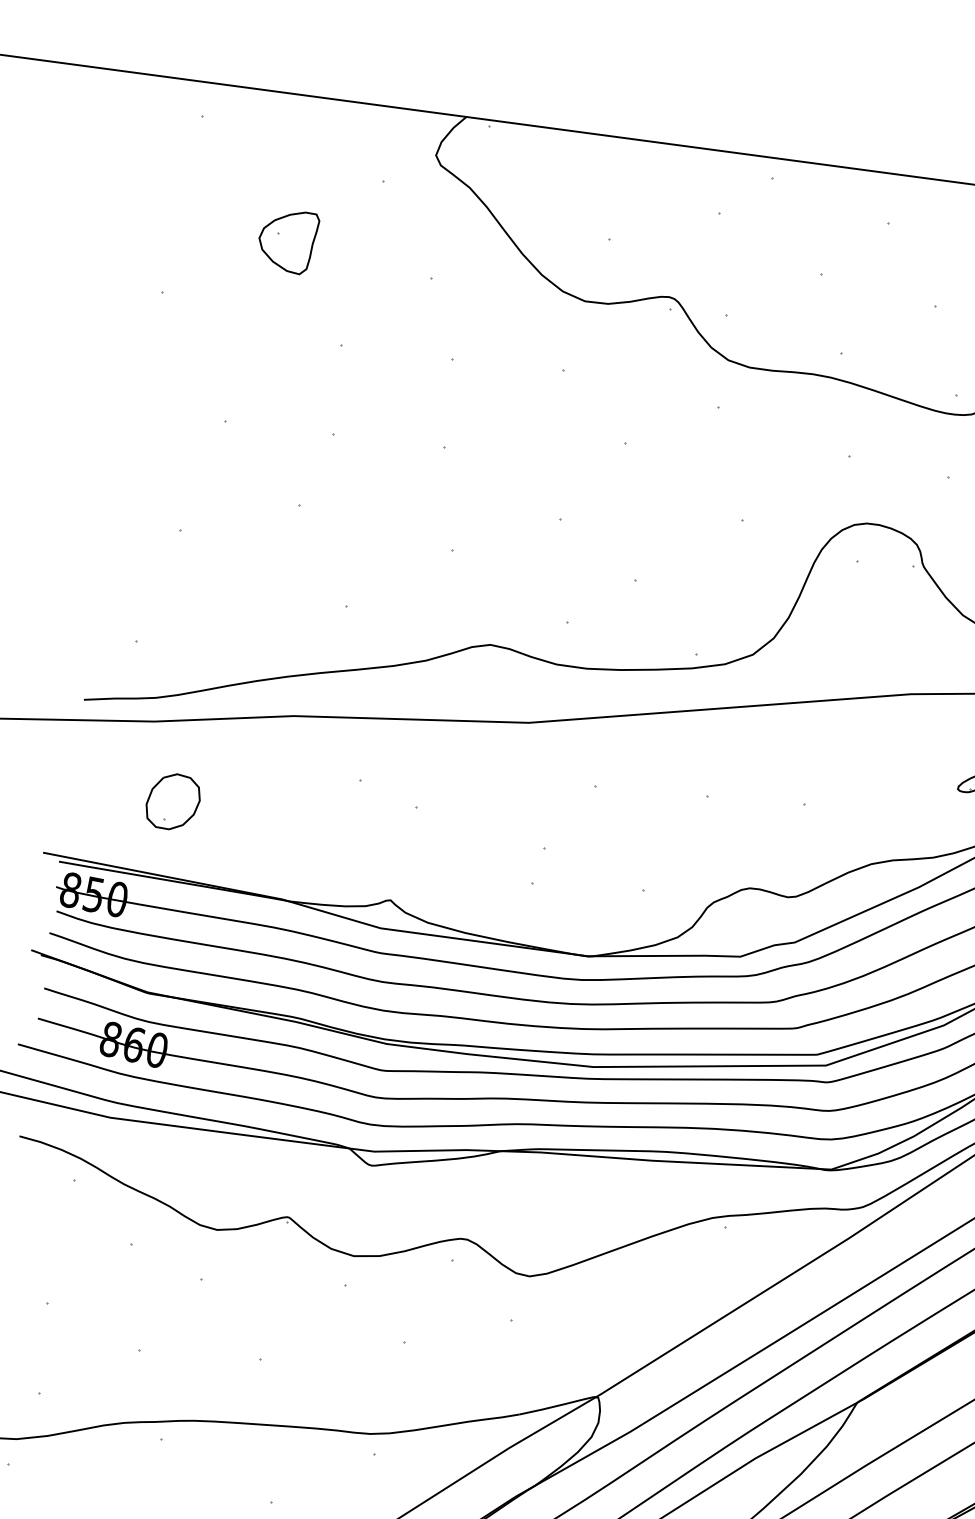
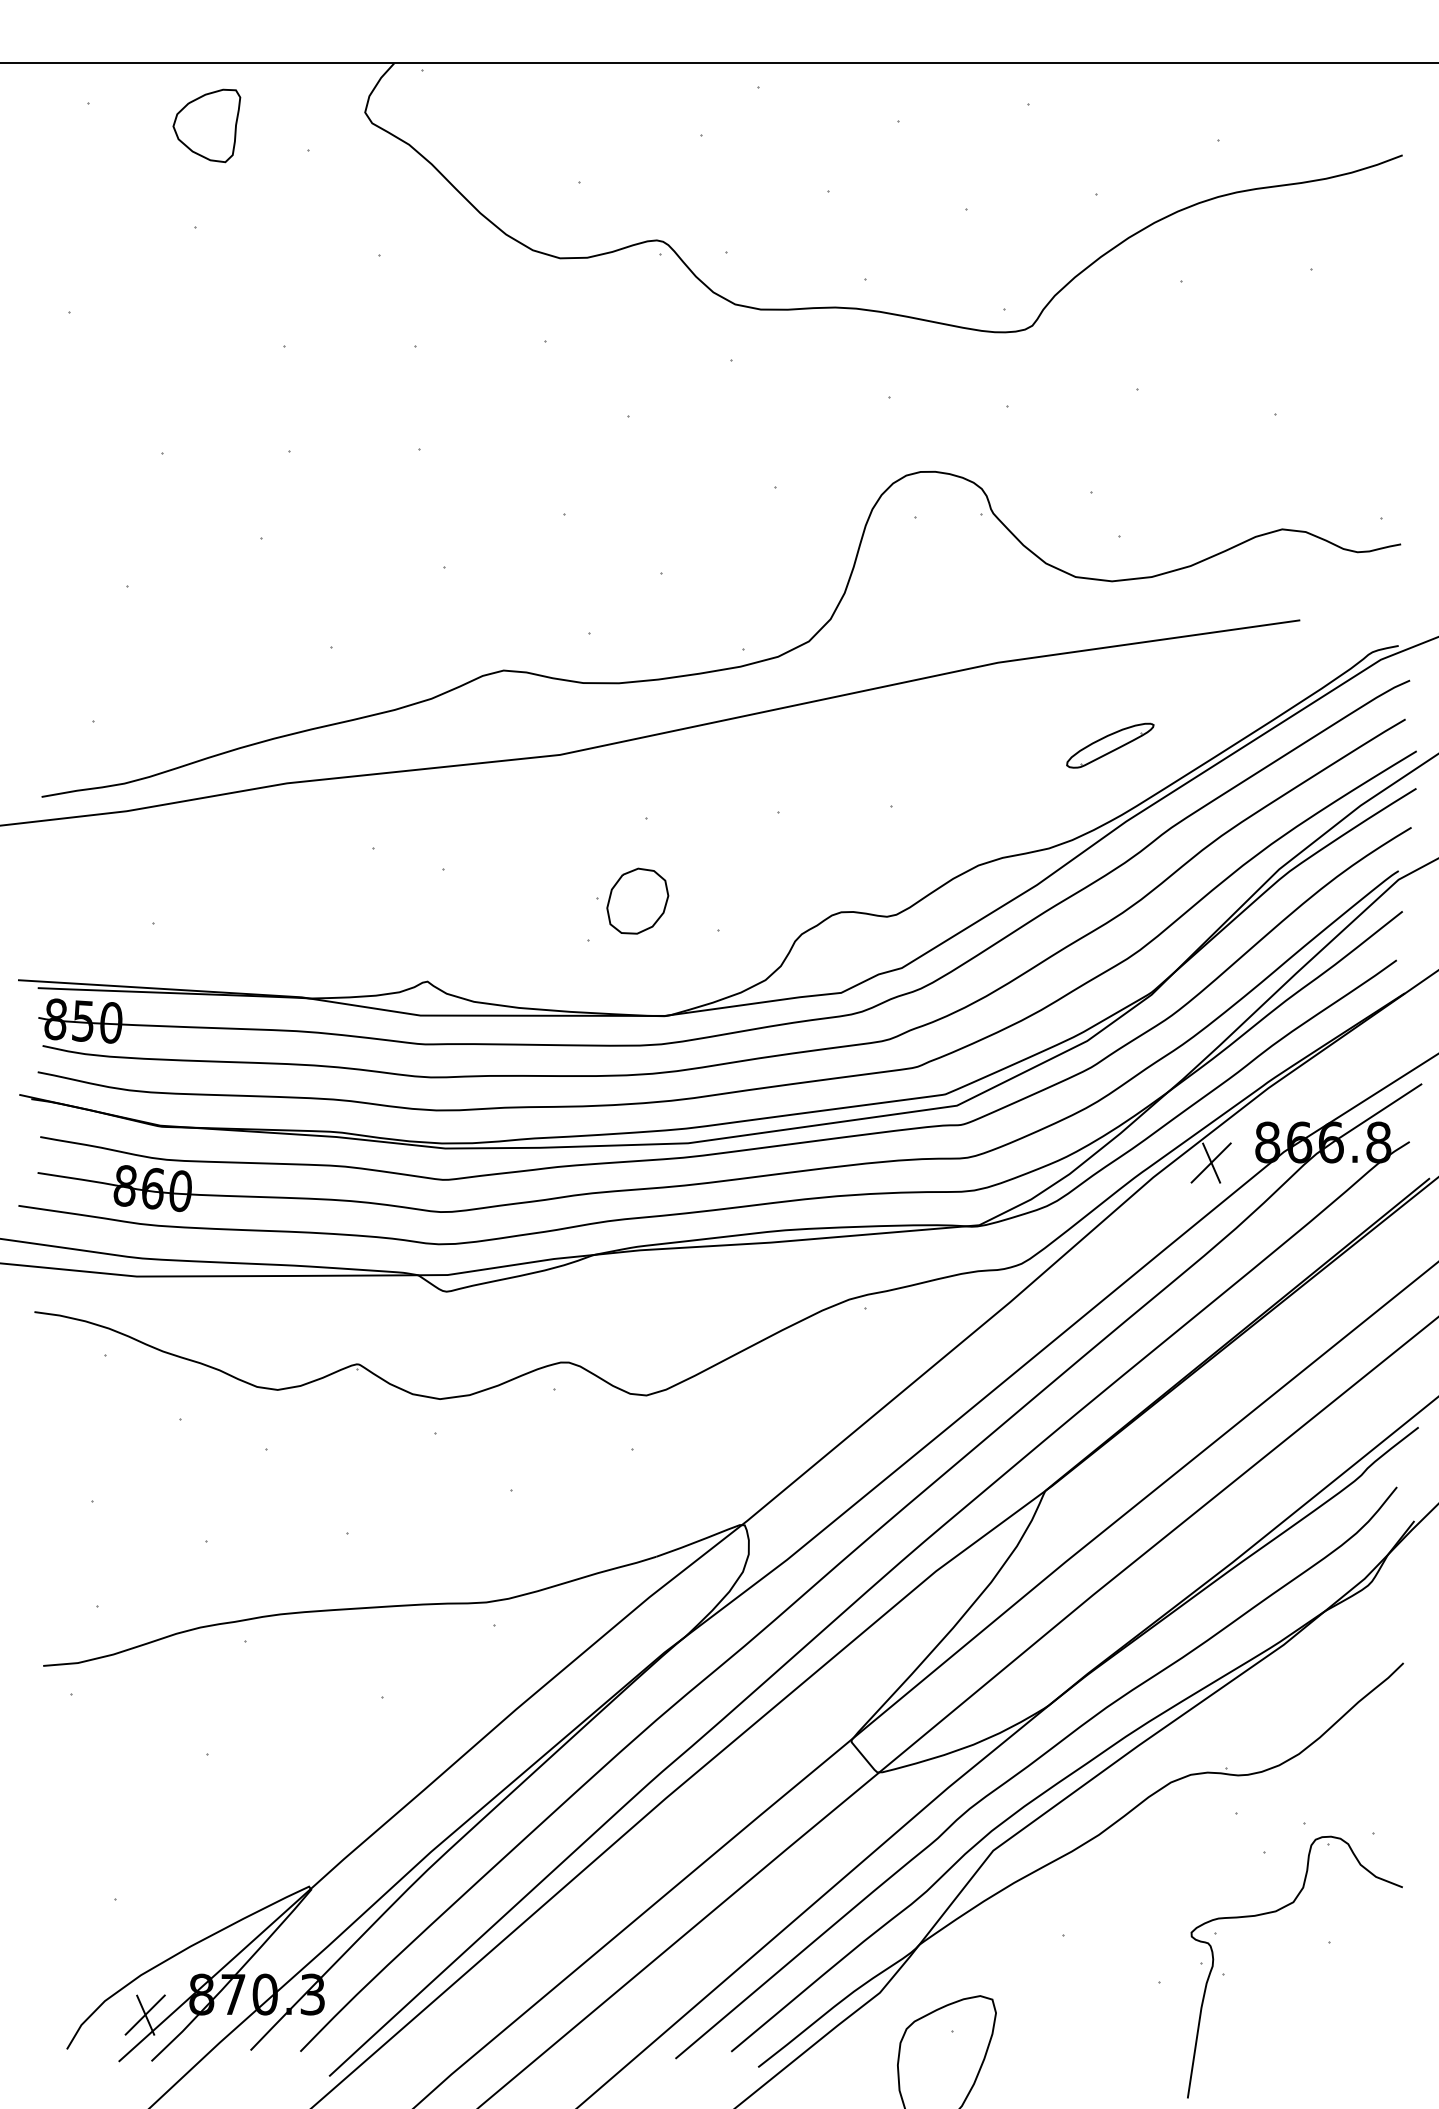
part: (287, 241) -> (206, 125), moved
part: (173, 801) -> (637, 900), moved

